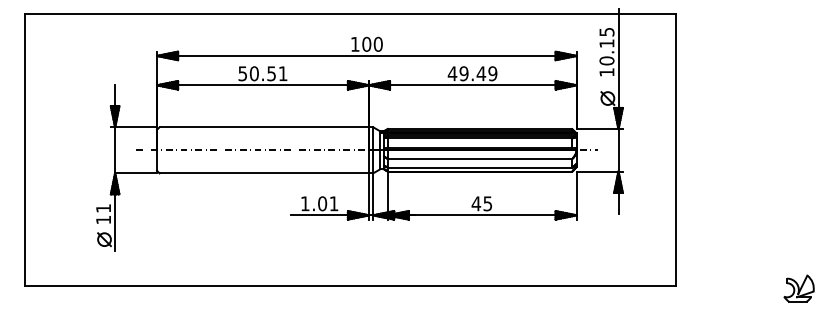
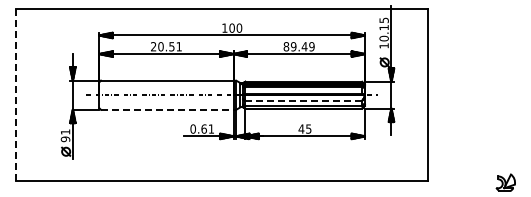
text: (242, 73) -> (153, 46), 50.51 -> 20.51
text: (452, 73) -> (286, 46), 49.49 -> 89.49
line: (24, 150) -> (15, 95), solid -> dashed
line: (481, 158) -> (304, 100), solid -> dashed
line: (264, 172) -> (167, 109), solid -> dashed
text: (313, 202) -> (198, 128), 1.01 -> 0.61
text: (103, 220) -> (65, 139), 11 -> 91

